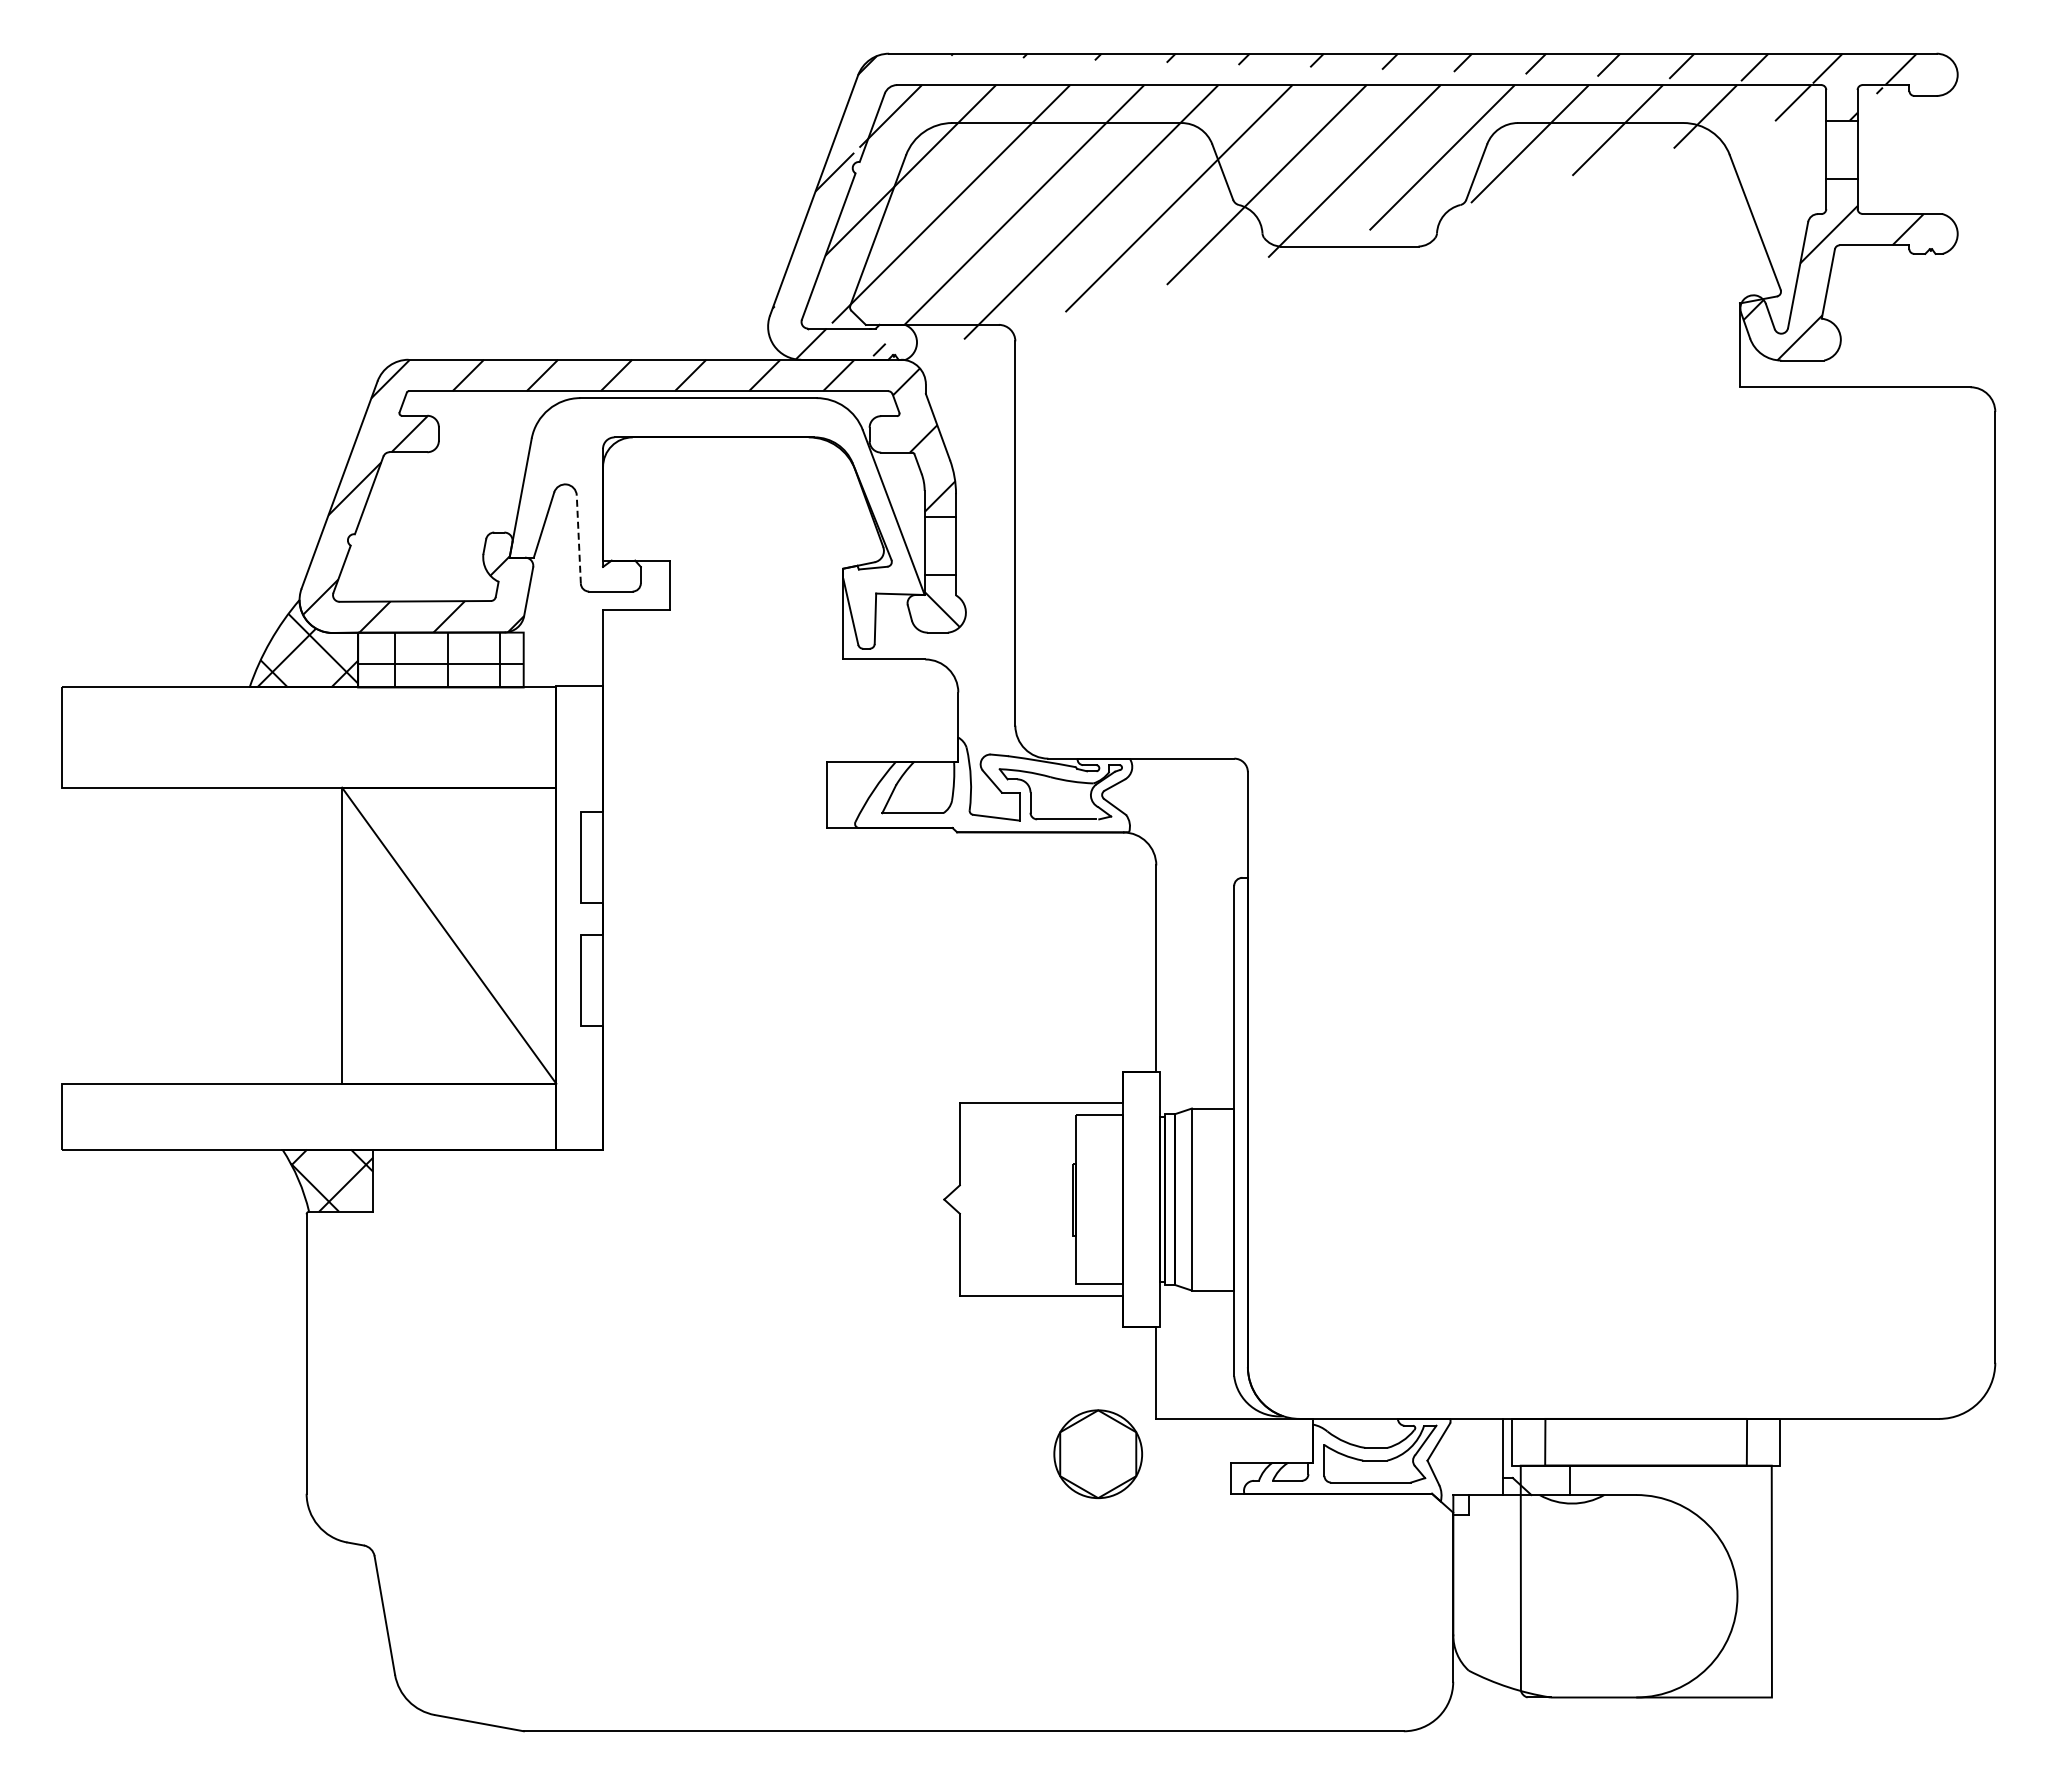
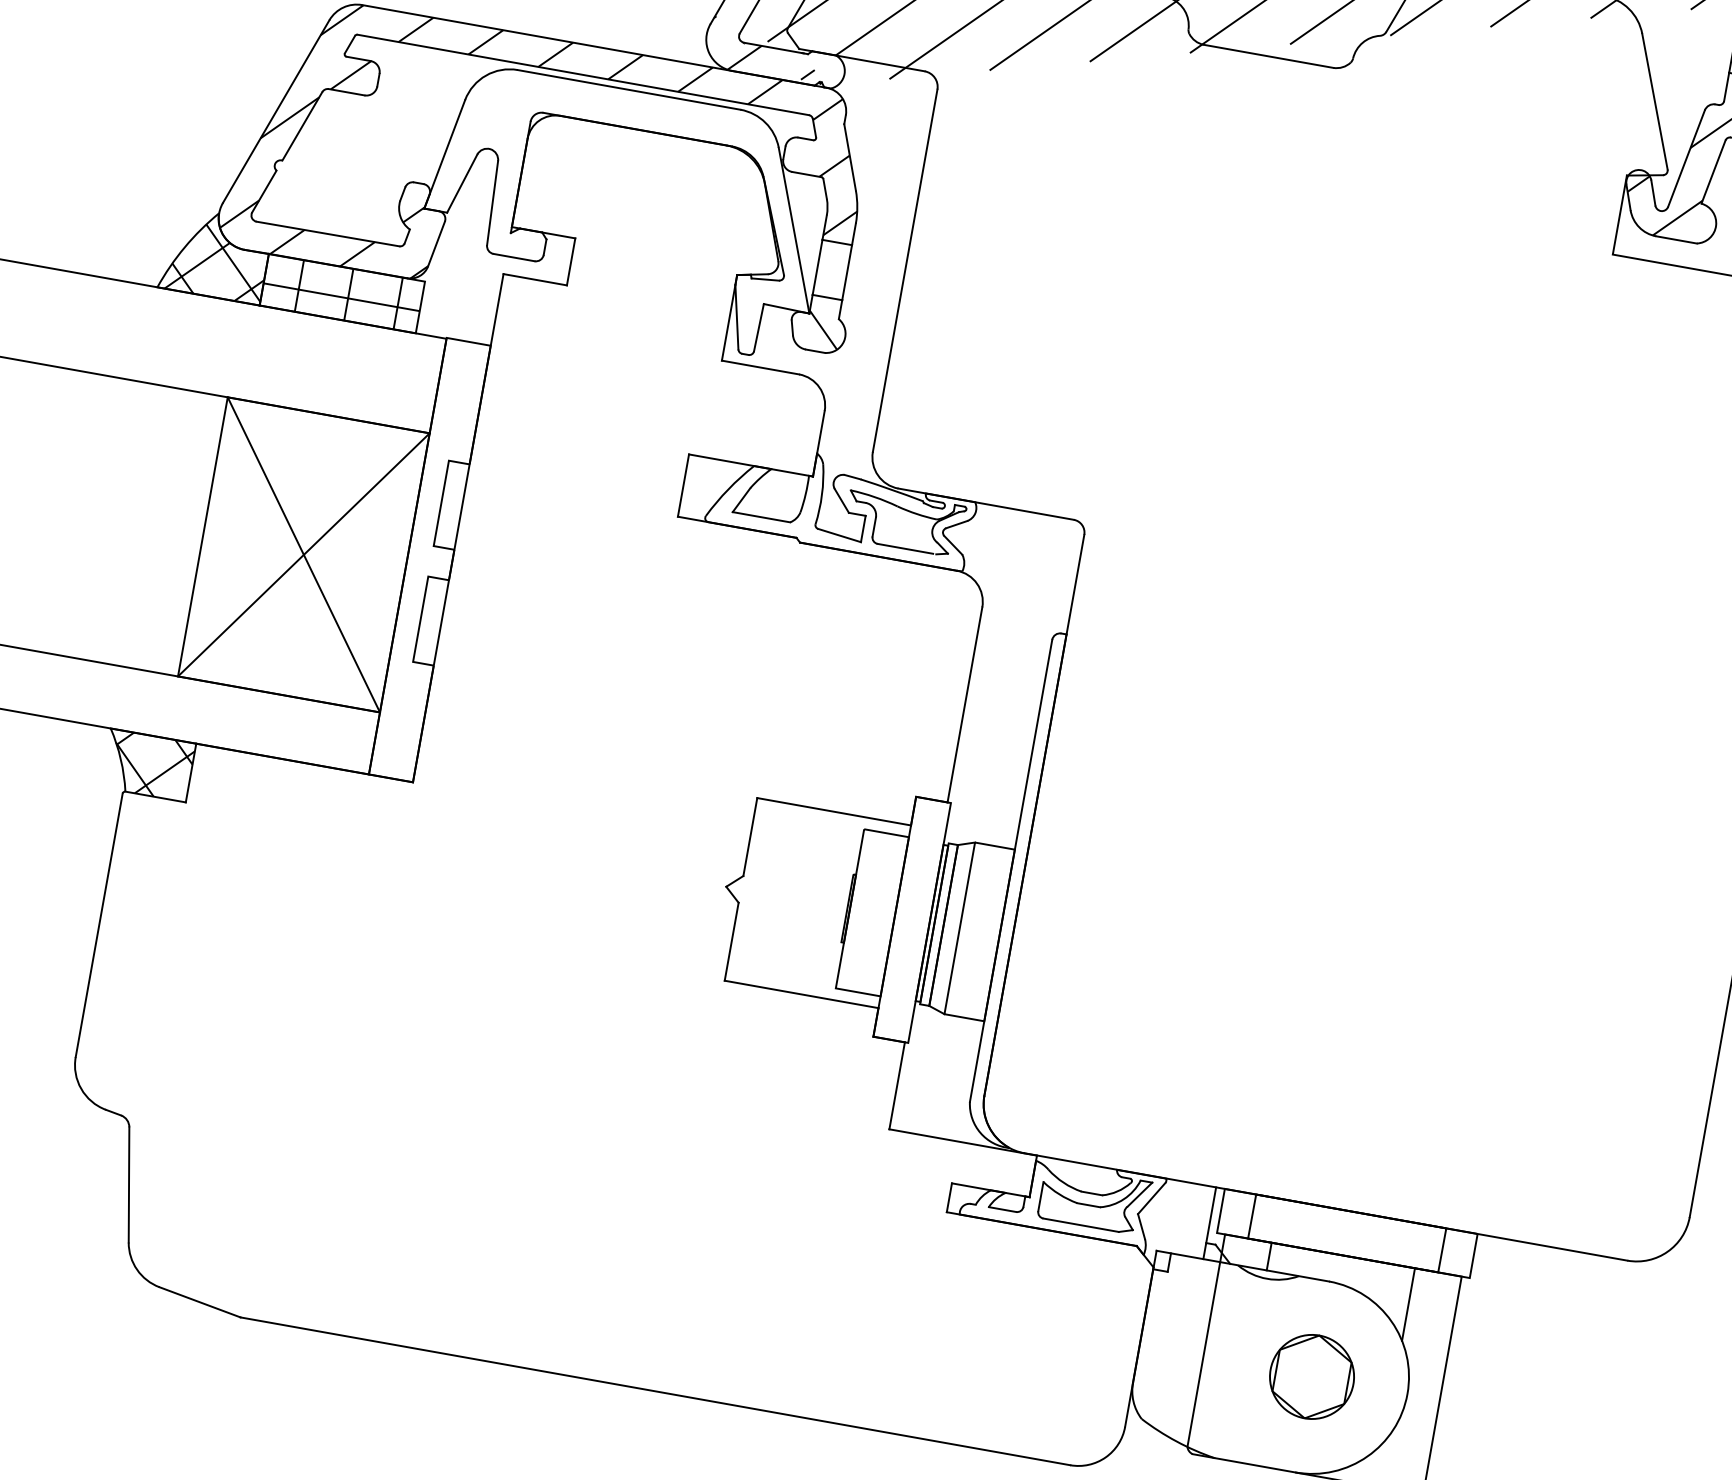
line: (578, 539) -> (492, 203), dashed -> solid
line: (449, 935) -> (304, 554), added
part: (1098, 1454) -> (1312, 1377), moved
line: (1722, 1503) -> (1408, 1303), added

